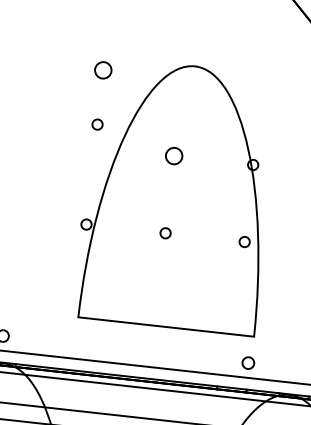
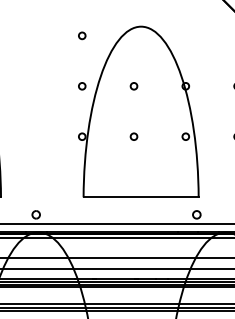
circle: (103, 69) -> (82, 35), size x0.62
circle: (97, 124) -> (82, 86), moved
circle: (173, 156) -> (133, 86), size x0.62

